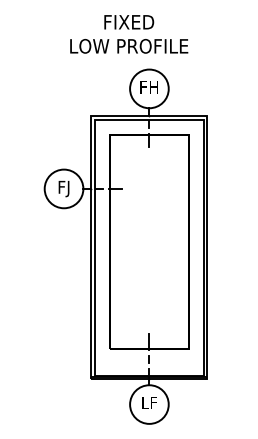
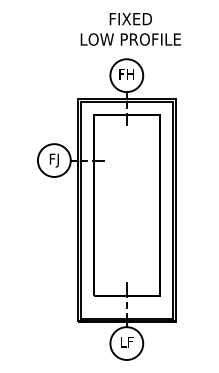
text: (129, 34) -> (131, 29), moved

